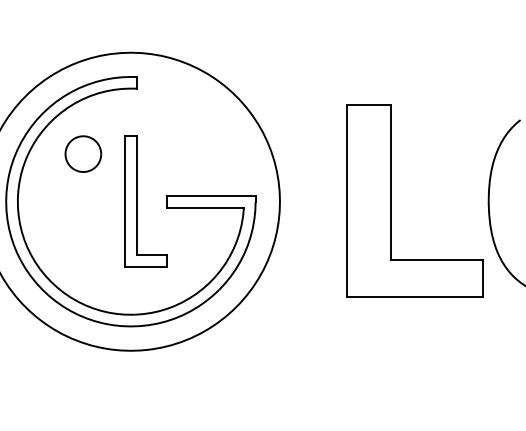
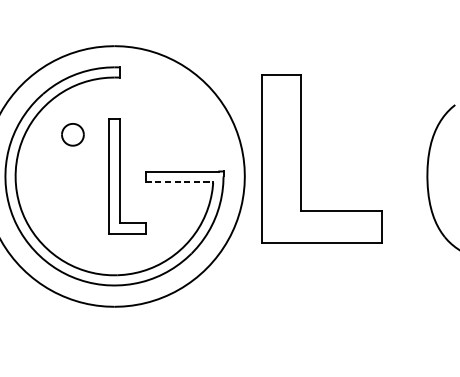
part: (83, 153) -> (73, 134), size x0.7
part: (391, 200) -> (301, 158), moved
line: (205, 207) -> (179, 181), solid -> dashed

